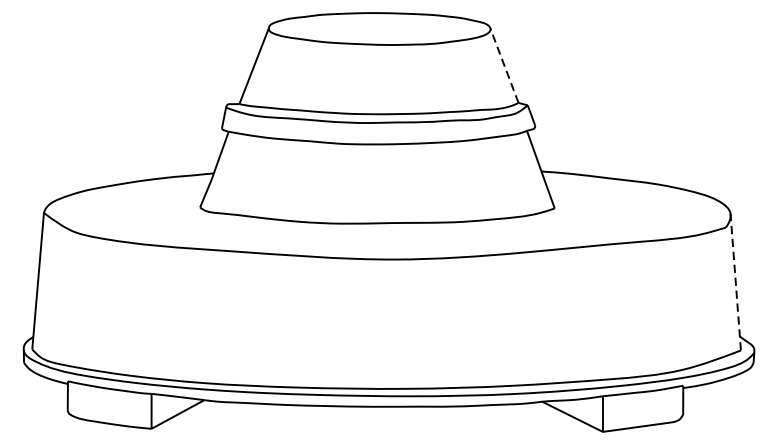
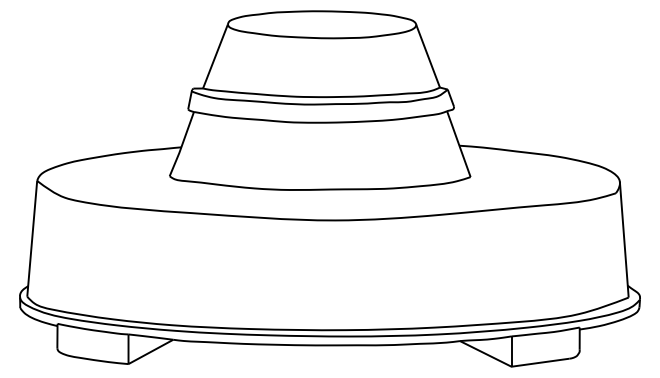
line: (505, 66) -> (428, 56), dashed -> solid
line: (736, 282) -> (624, 239), dashed -> solid

